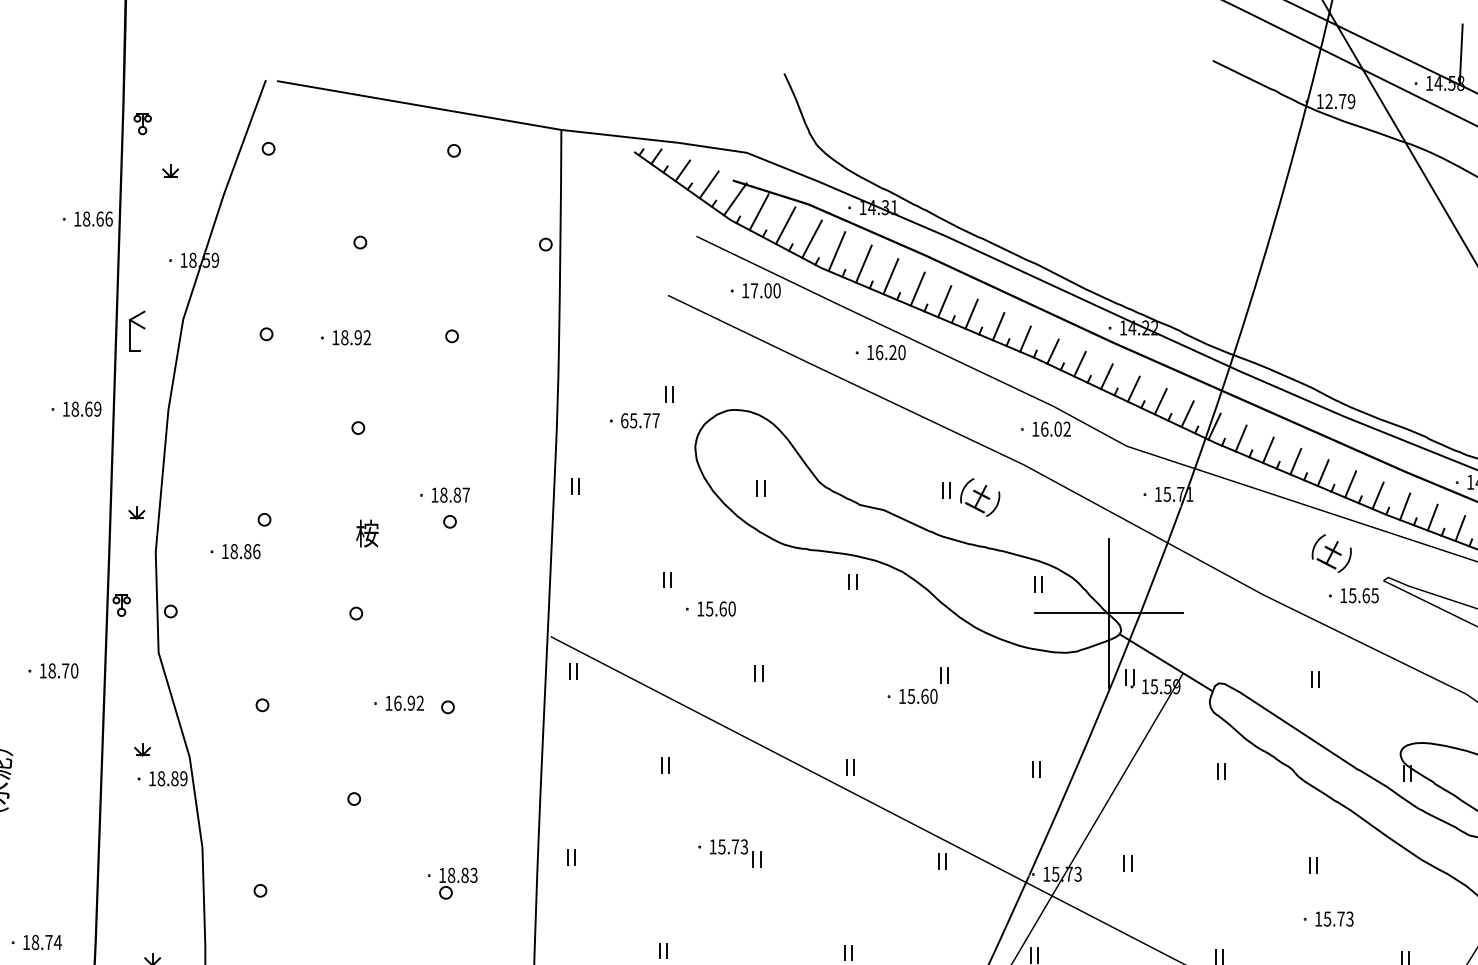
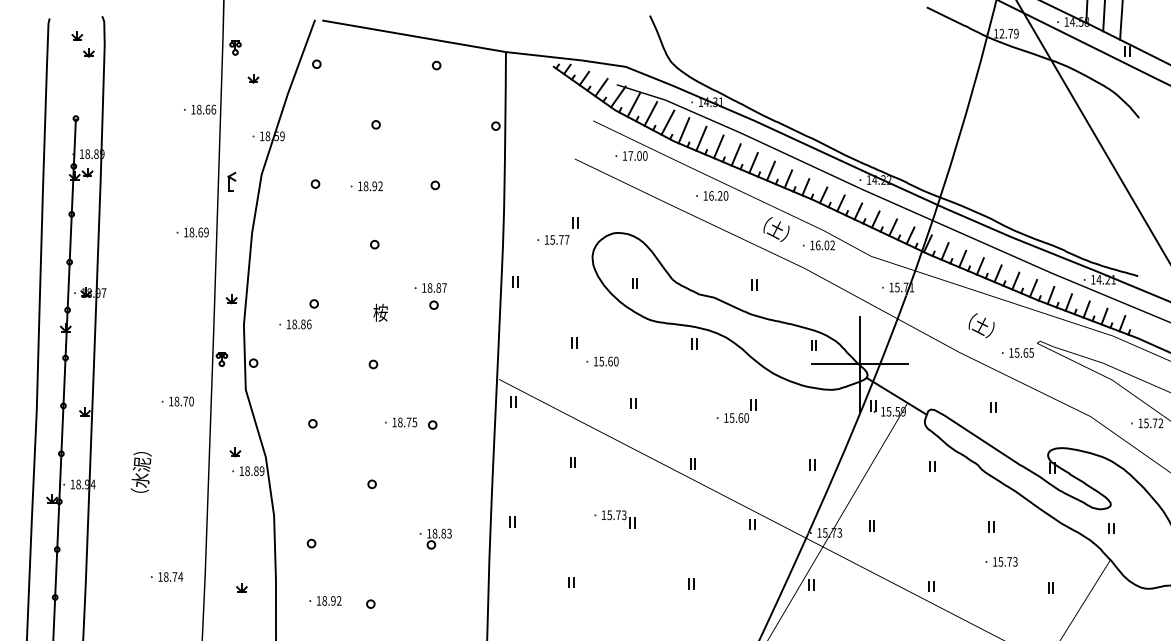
part: (136, 330) -> (231, 181), size x0.71
text: (624, 420) -> (546, 239), 65.77 -> 15.77
text: (980, 497) -> (776, 229), moved
text: (1331, 553) -> (981, 325), moved
text: (408, 703) -> (407, 422), 16.92 -> 18.75

